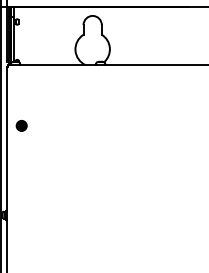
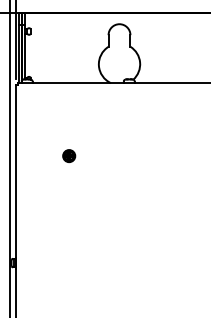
part: (21, 125) -> (68, 155), moved

